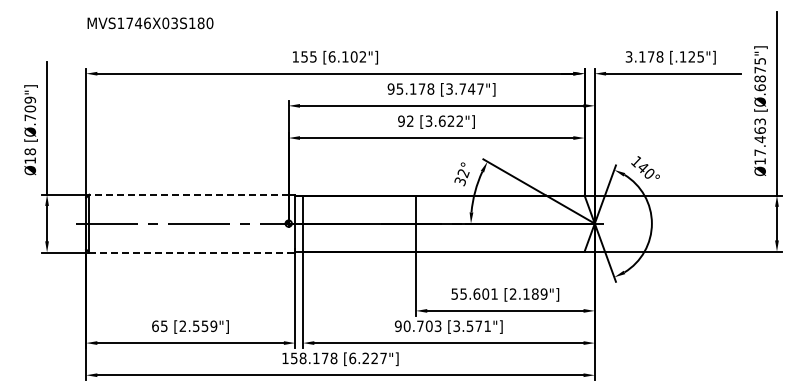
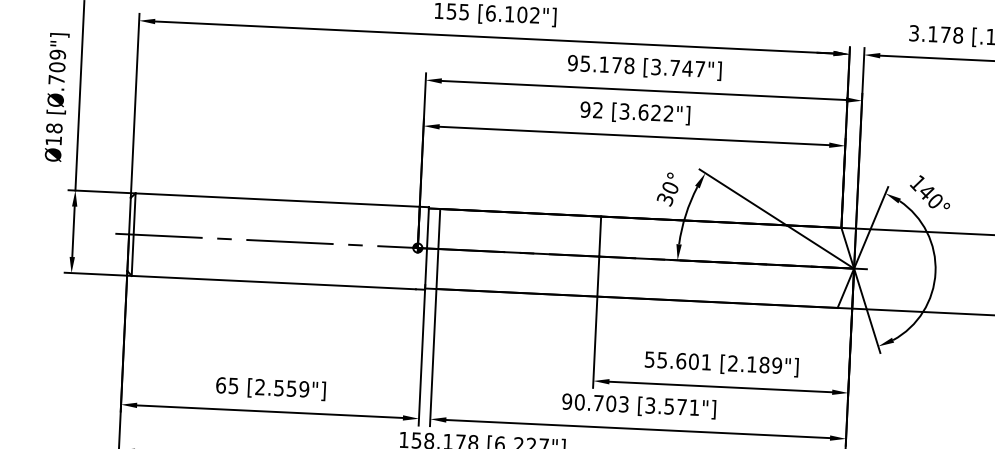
text: (463, 173) -> (670, 188), 32° -> 30°
line: (189, 194) -> (278, 199), dashed -> solid
line: (189, 252) -> (274, 282), dashed -> solid

